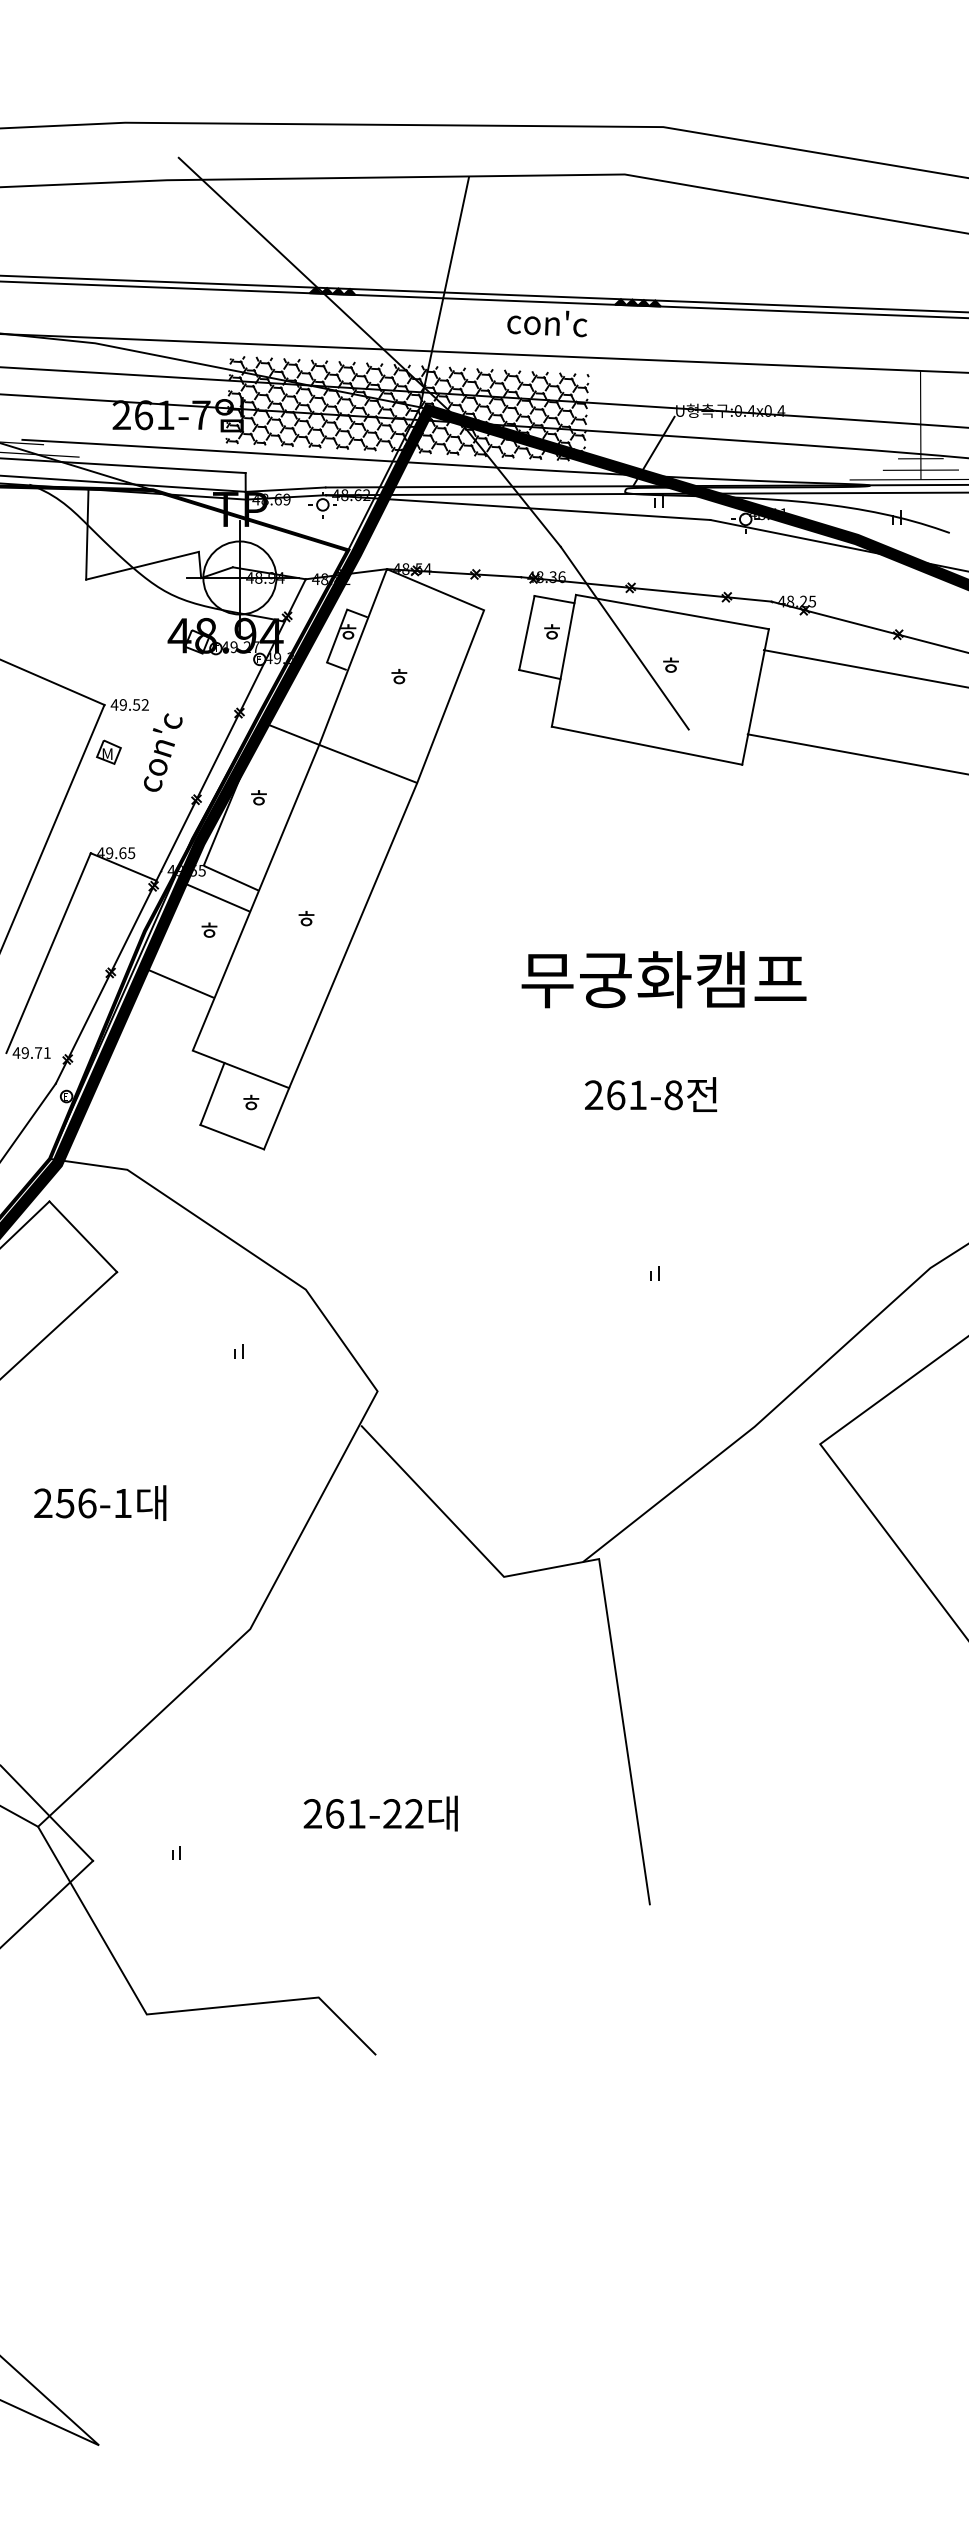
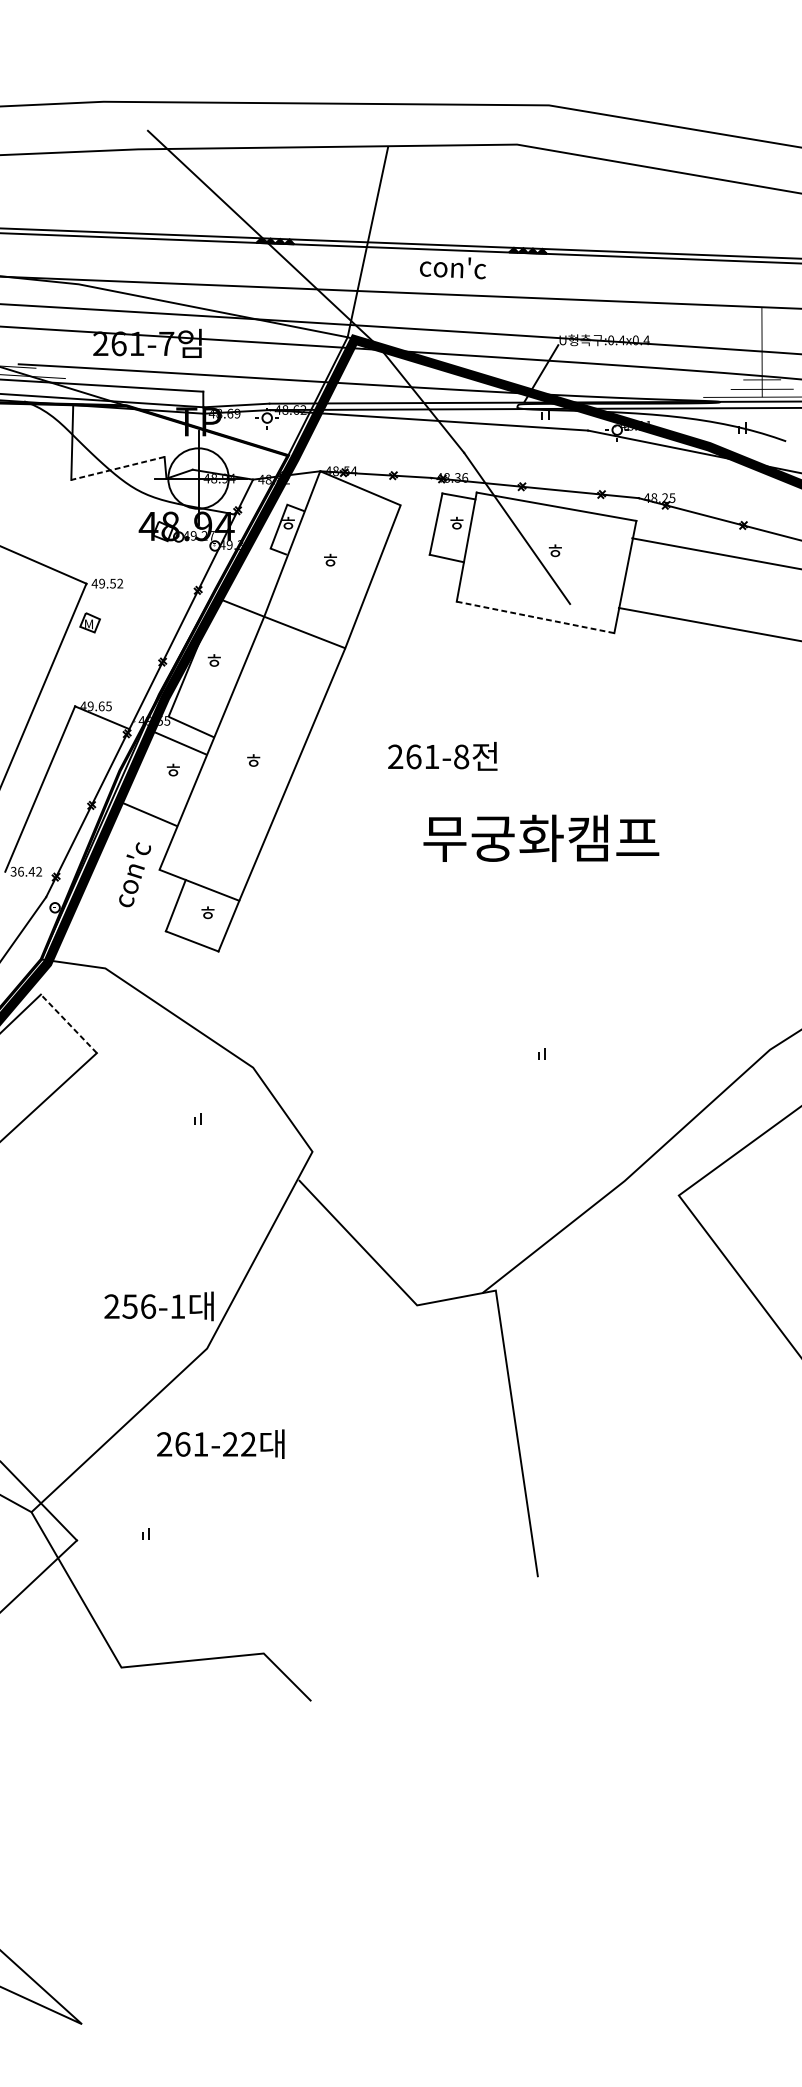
hatch: (407, 408) -> (337, 338), removed
line: (142, 565) -> (117, 468), solid -> dashed
line: (647, 745) -> (535, 617), solid -> dashed
text: (163, 752) -> (135, 874), moved
text: (663, 979) -> (540, 838), moved
text: (31, 1052) -> (26, 871), 49.71 -> 36.42
text: (651, 1094) -> (443, 756), moved
line: (83, 1236) -> (69, 1023), solid -> dashed
text: (100, 1502) -> (159, 1305), moved
text: (380, 1813) -> (220, 1444), moved

